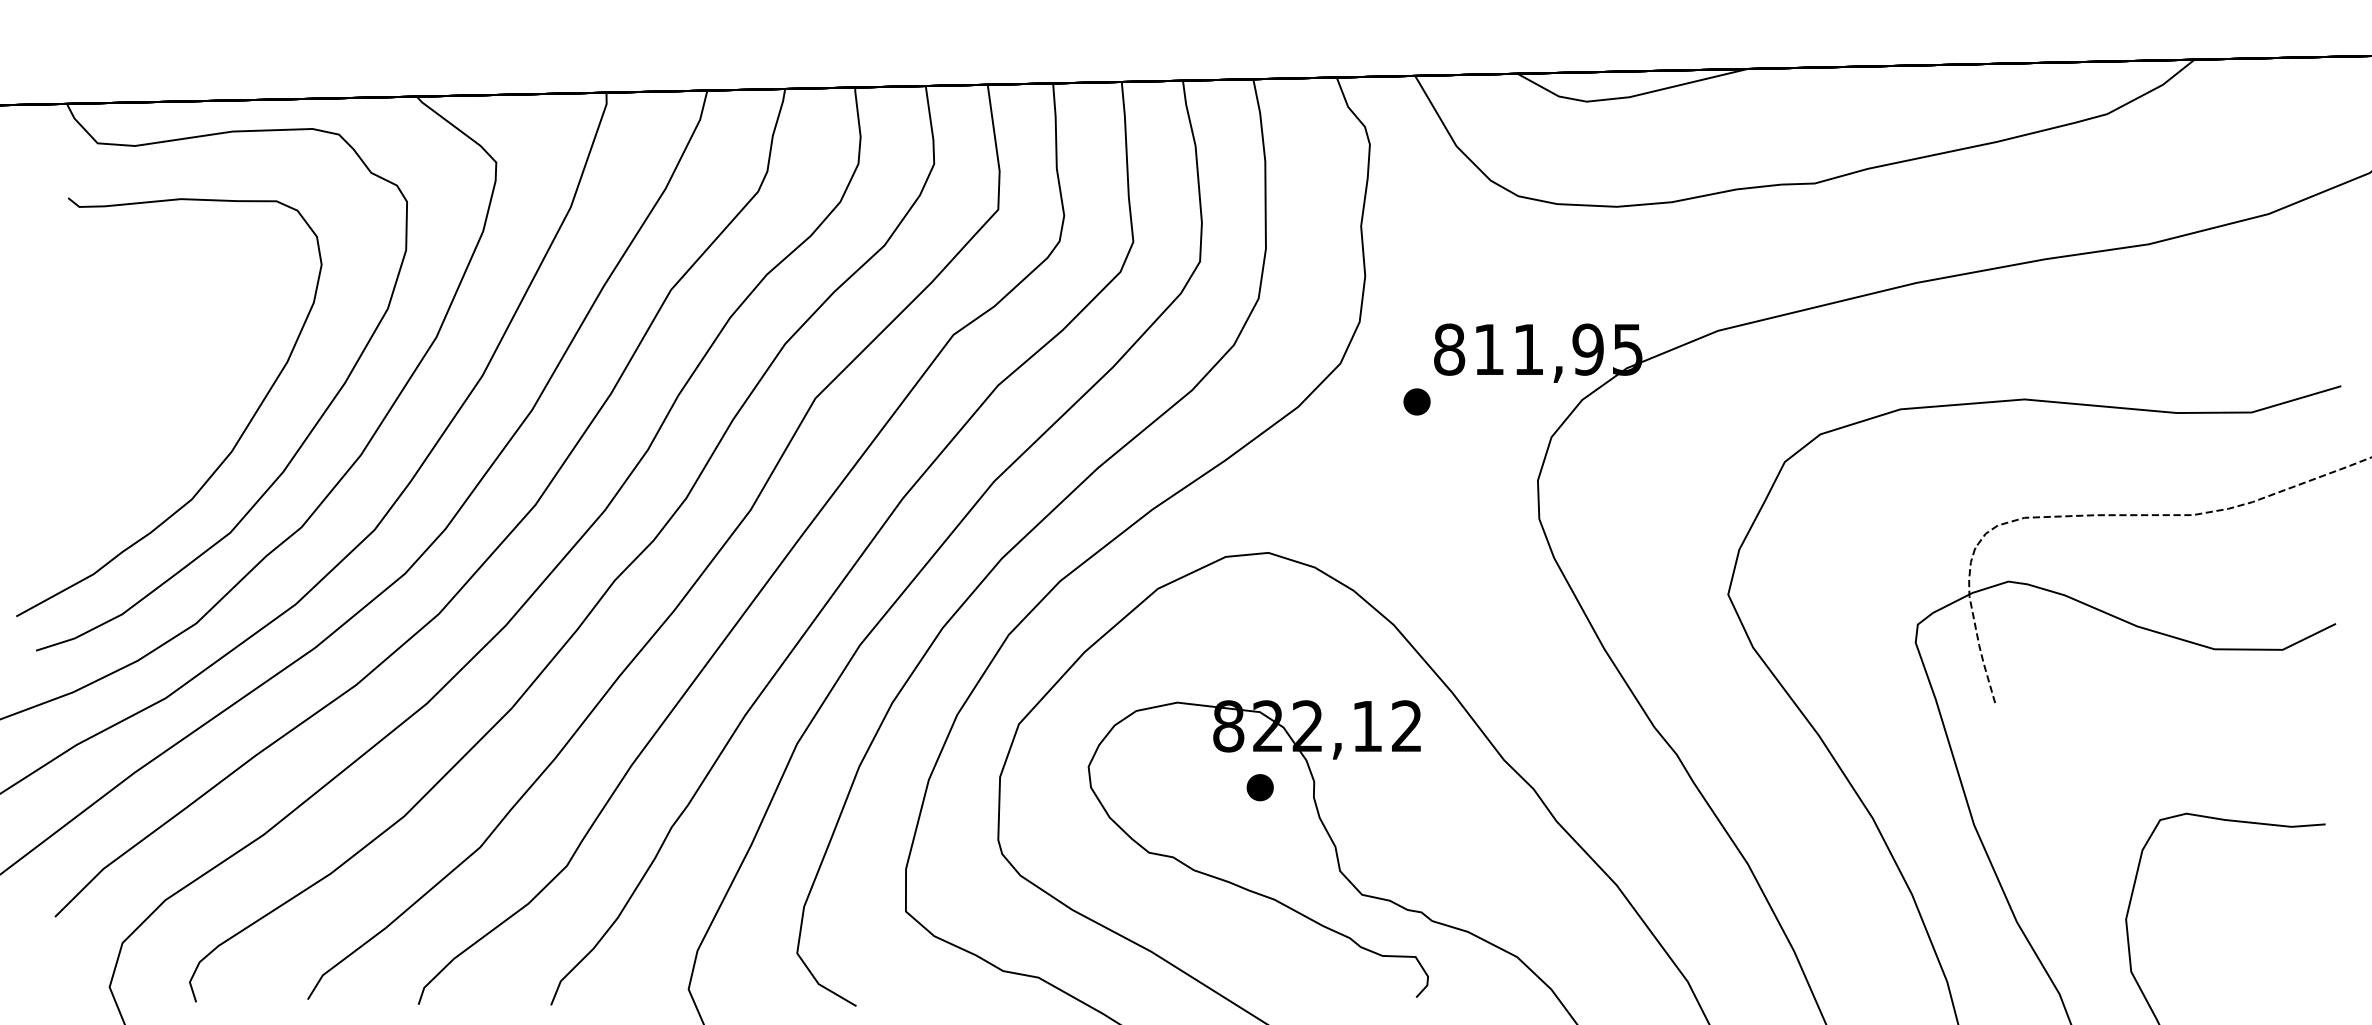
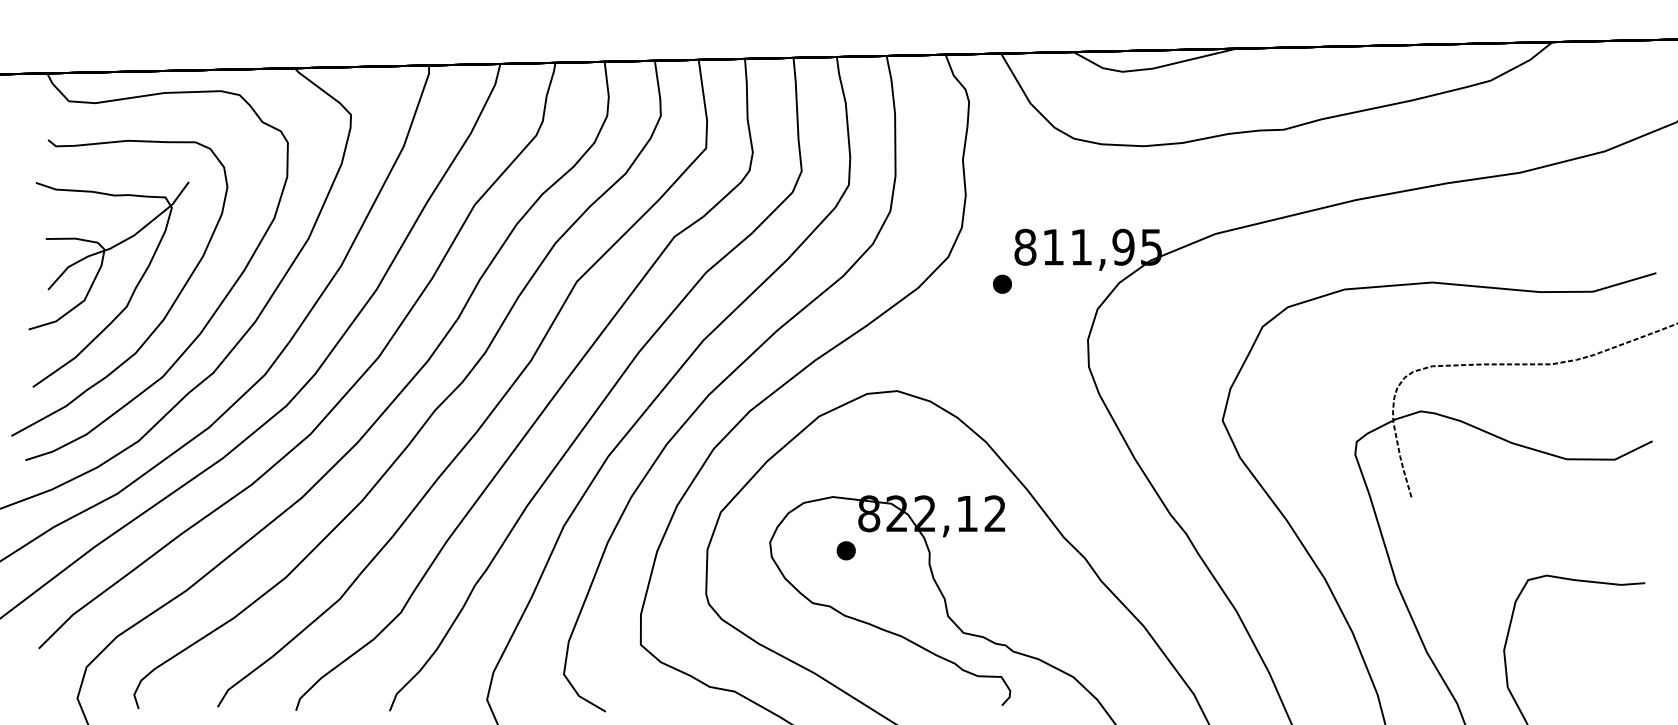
part: (135, 394) -> (95, 279), added
part: (1259, 787) -> (845, 550), moved

